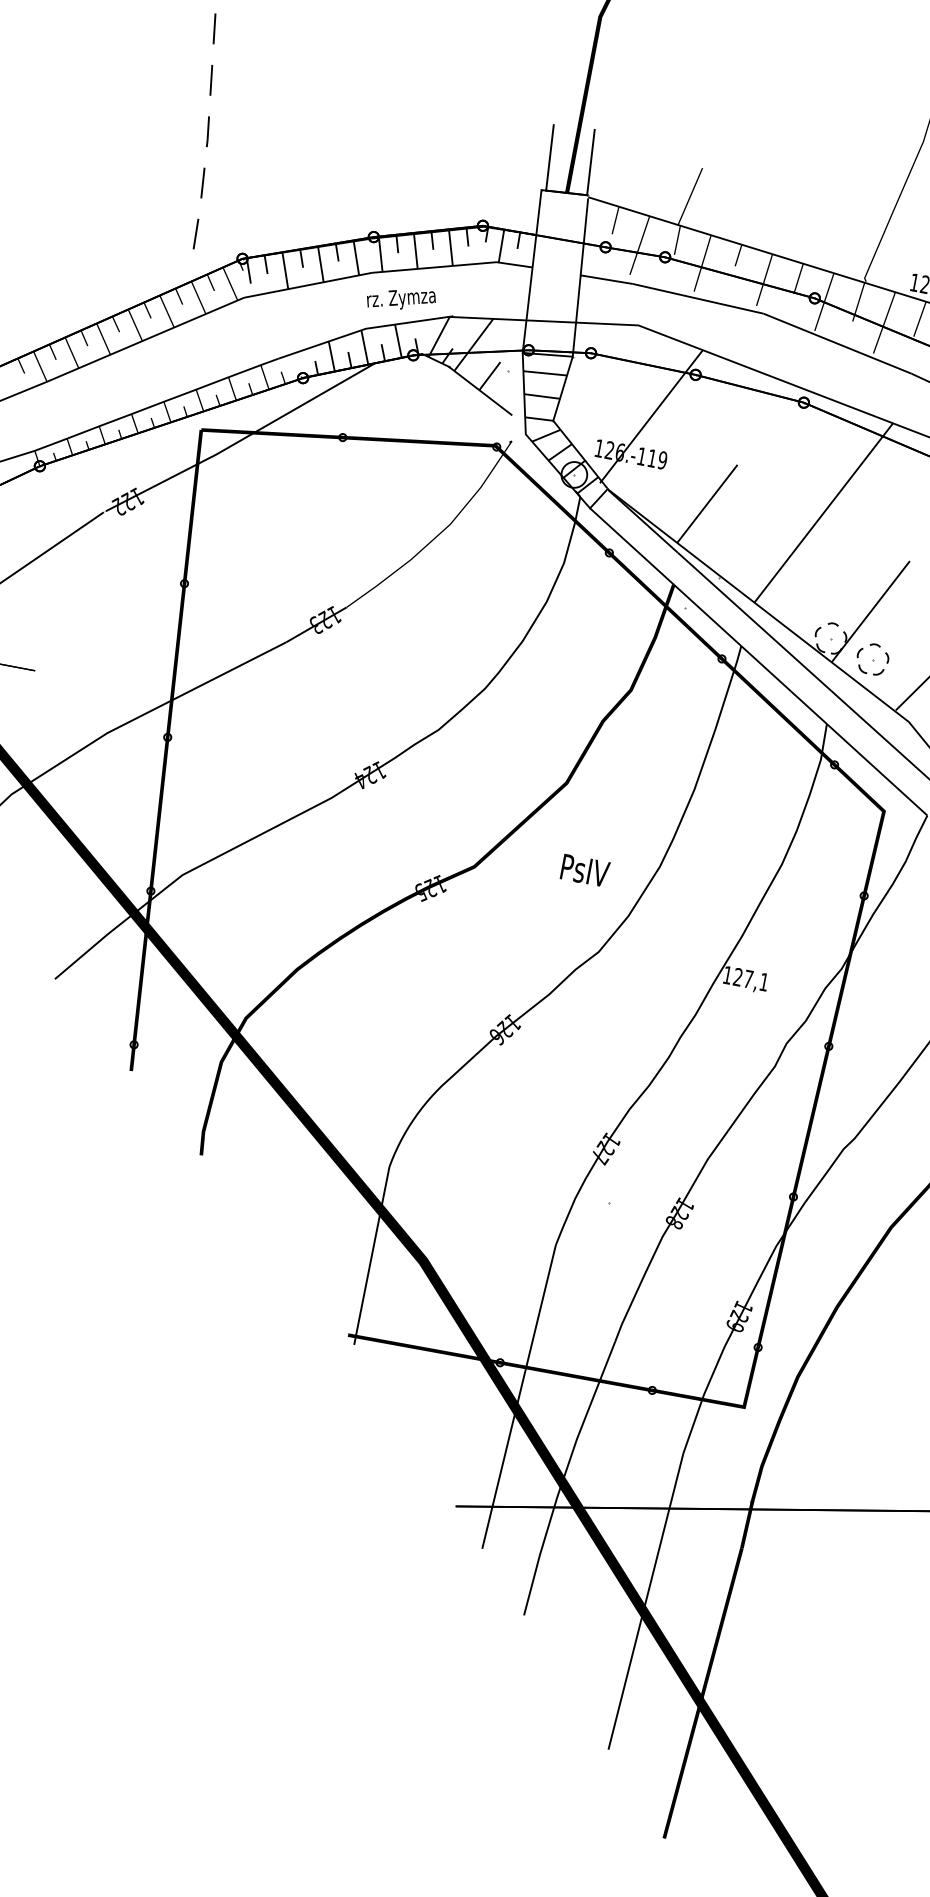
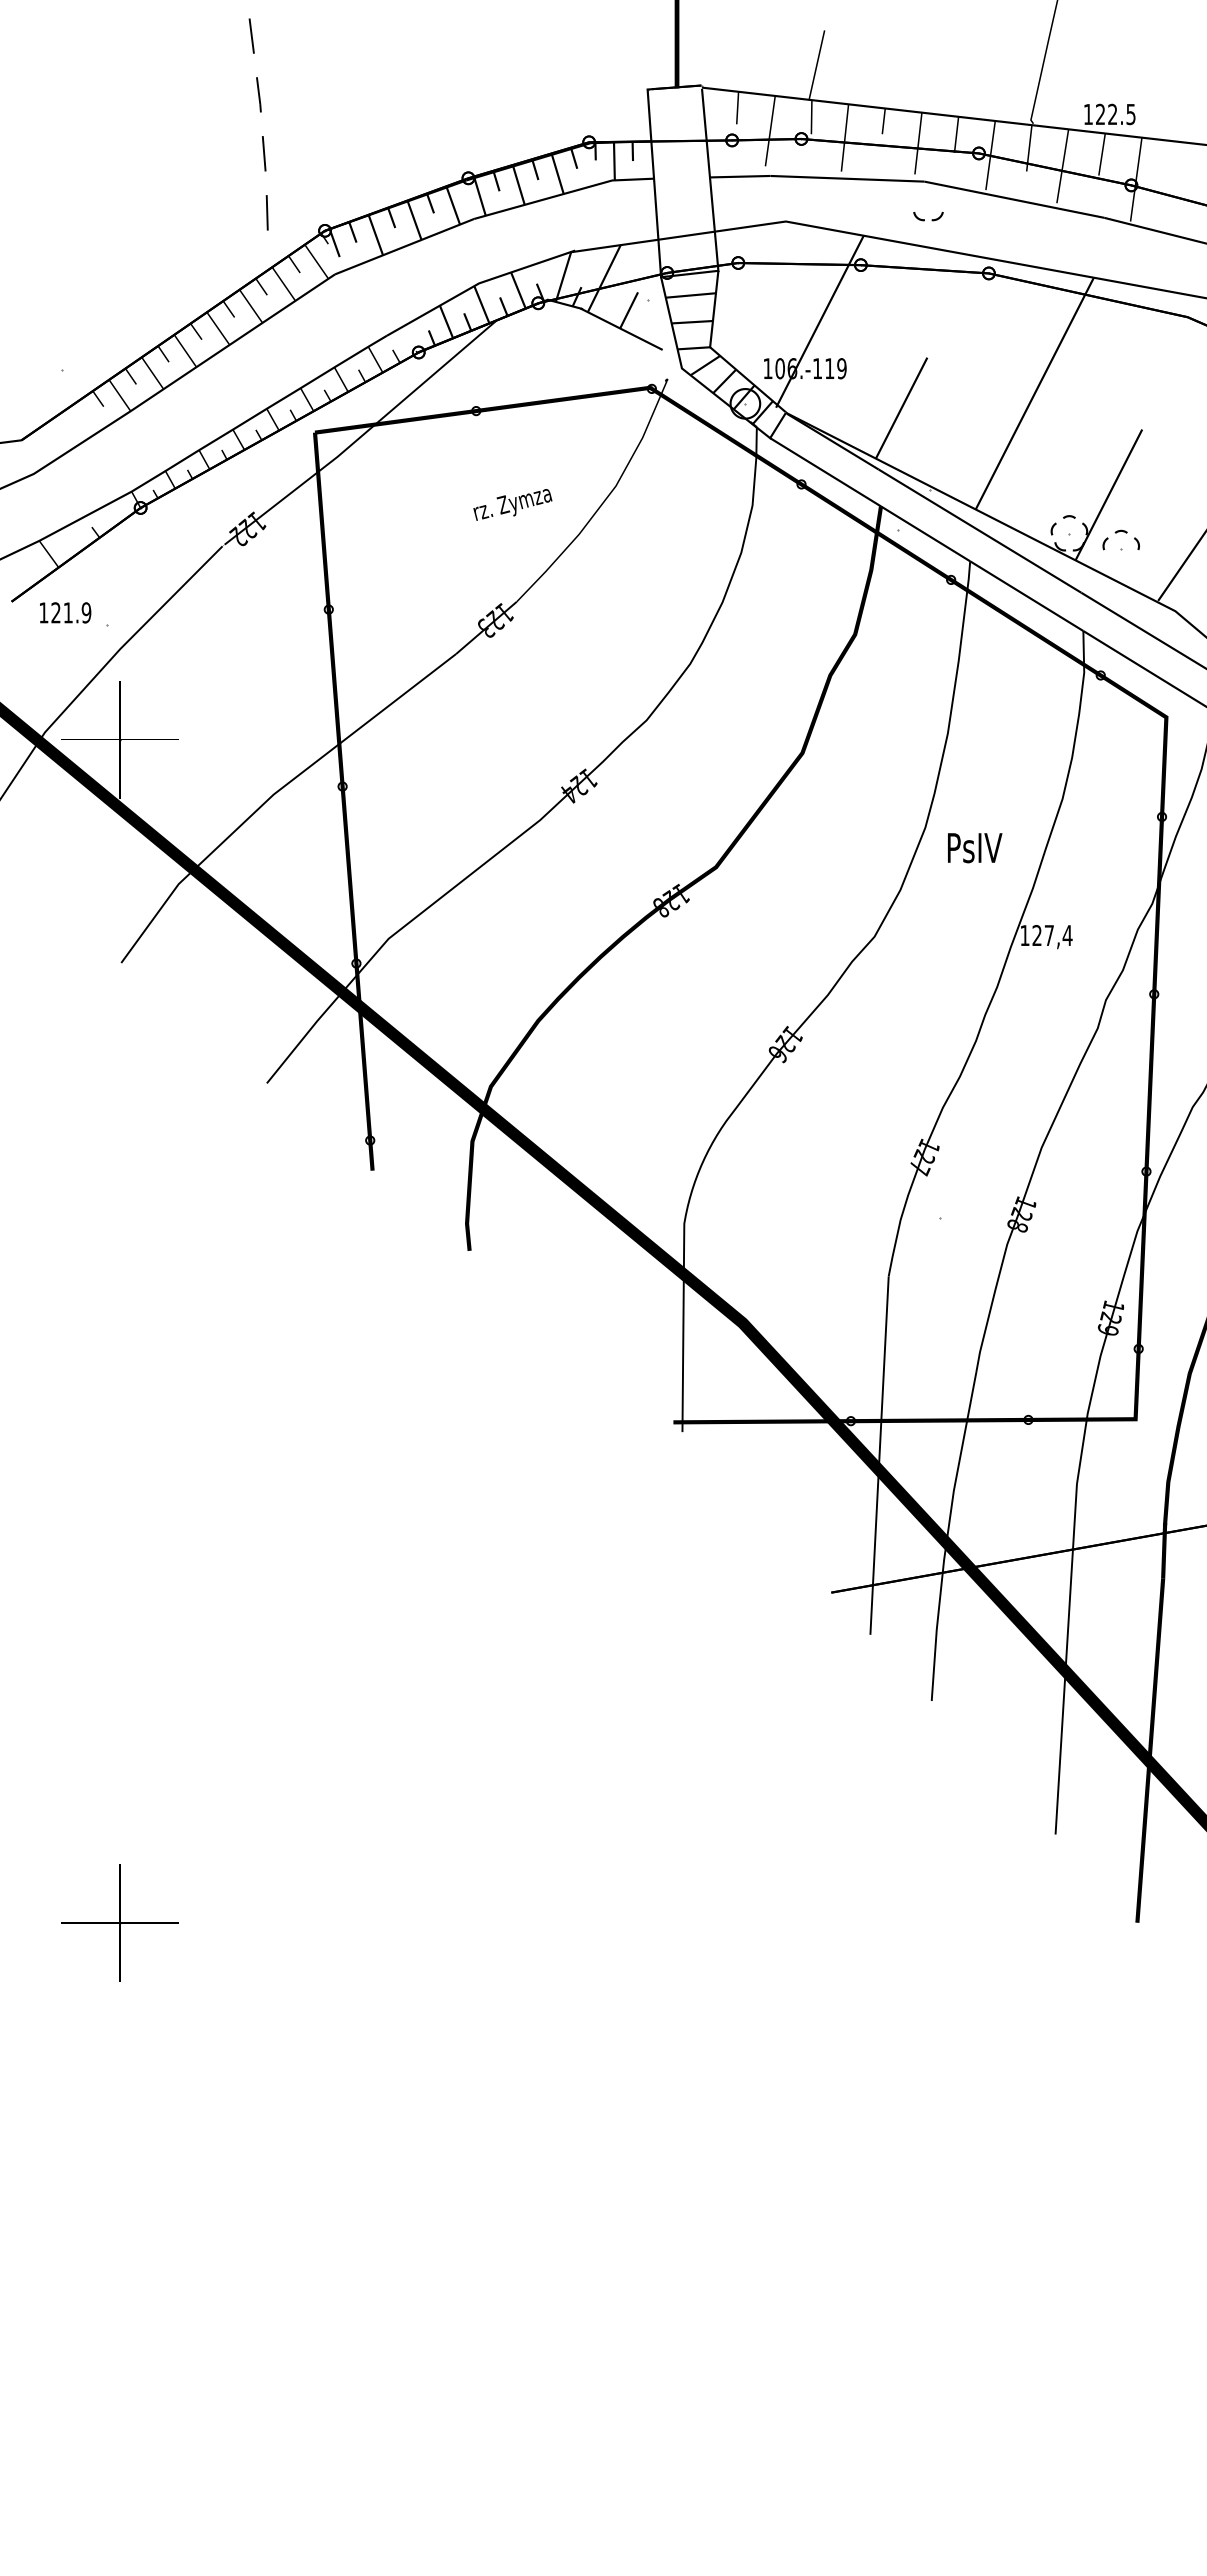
line: (549, 157) -> (649, 51), removed
line: (591, 162) -> (697, 47), removed
text: (401, 299) -> (512, 504), moved
text: (609, 450) -> (779, 368), 126.-119 -> 106.-119
part: (870, 670) -> (928, 216), moved
text: (585, 871) -> (975, 848), moved
text: (421, 892) -> (661, 907), 125 -> 128
text: (764, 982) -> (1067, 935), 127,1 -> 127,4

